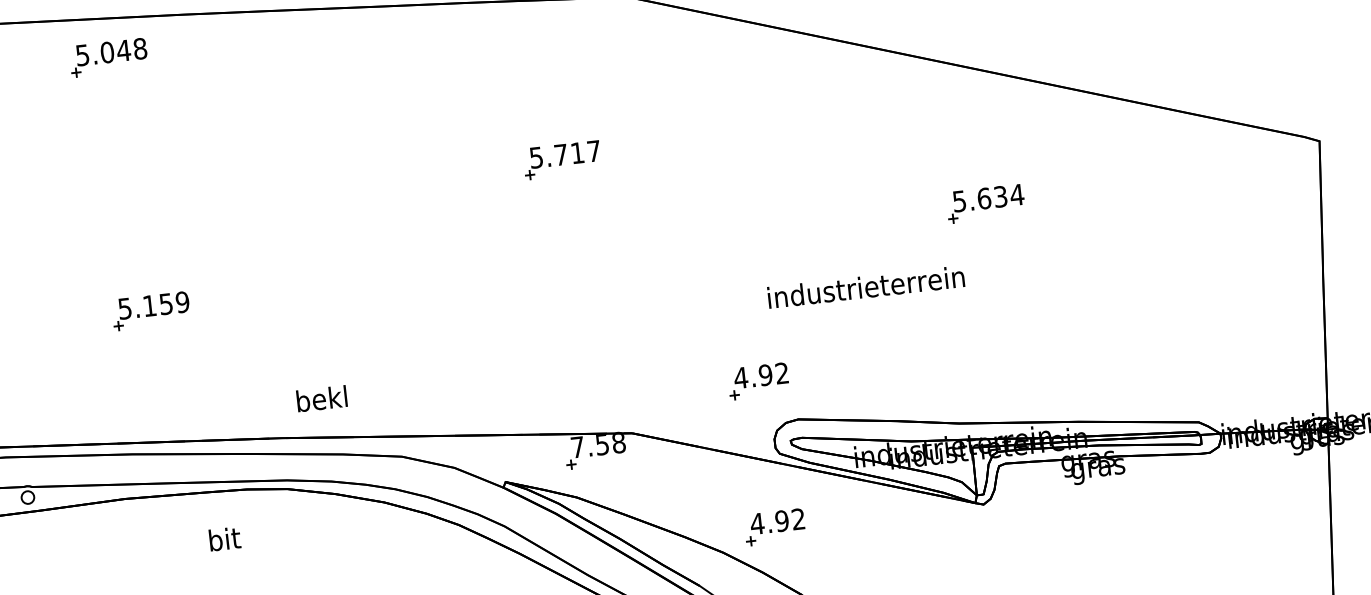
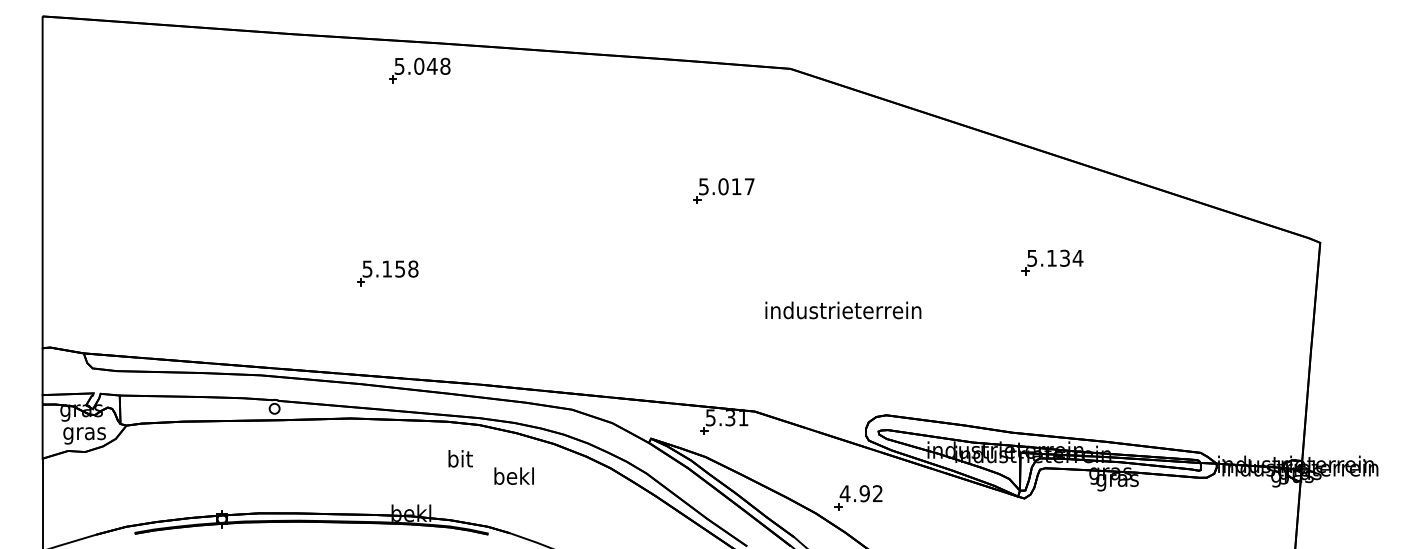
part: (108, 57) -> (419, 70), moved
text: (561, 154) -> (723, 186), 5.717 -> 5.017
text: (983, 197) -> (1051, 257), 5.634 -> 5.134
text: (866, 287) -> (843, 310), moved
text: (182, 301) -> (413, 268), 5.159 -> 5.158
part: (758, 380) -> (858, 381), removed
text: (320, 398) -> (513, 475), moved
text: (598, 444) -> (727, 417), 7.58 -> 5.31
text: (224, 538) -> (460, 458), moved

